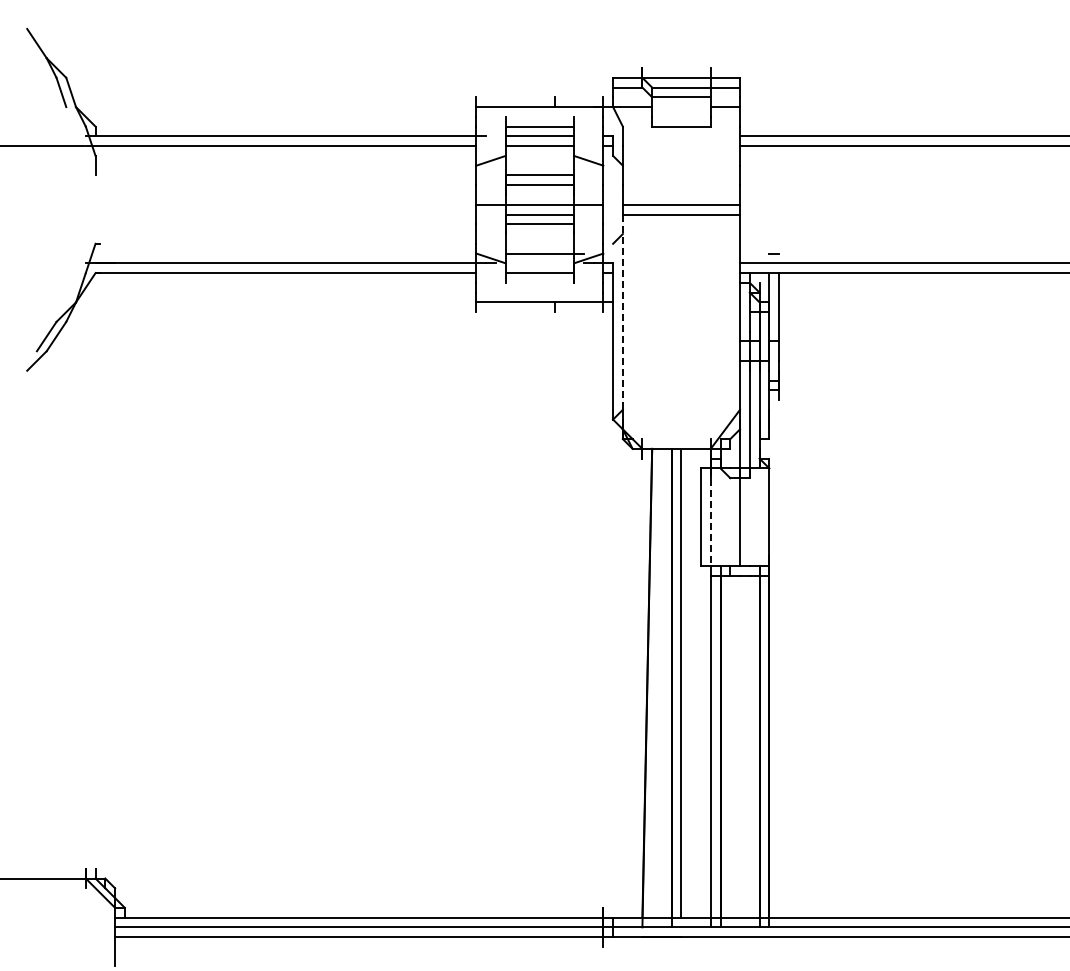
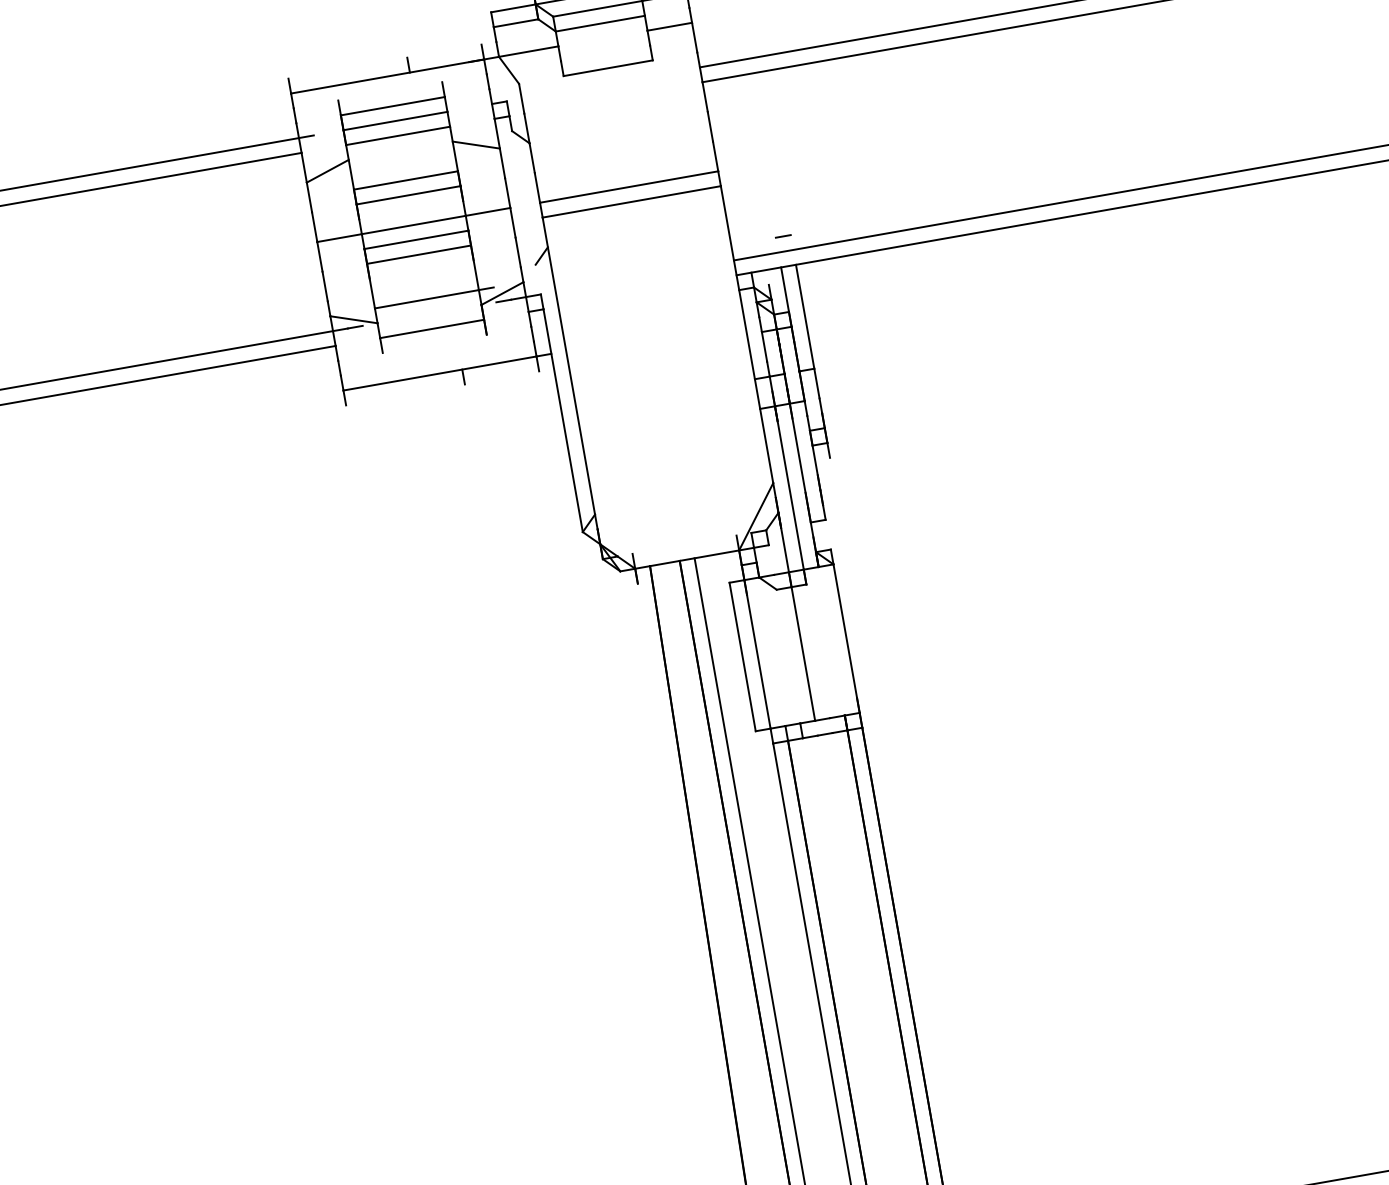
line: (622, 312) -> (568, 366), dashed -> solid
line: (710, 517) -> (757, 654), dashed -> solid

